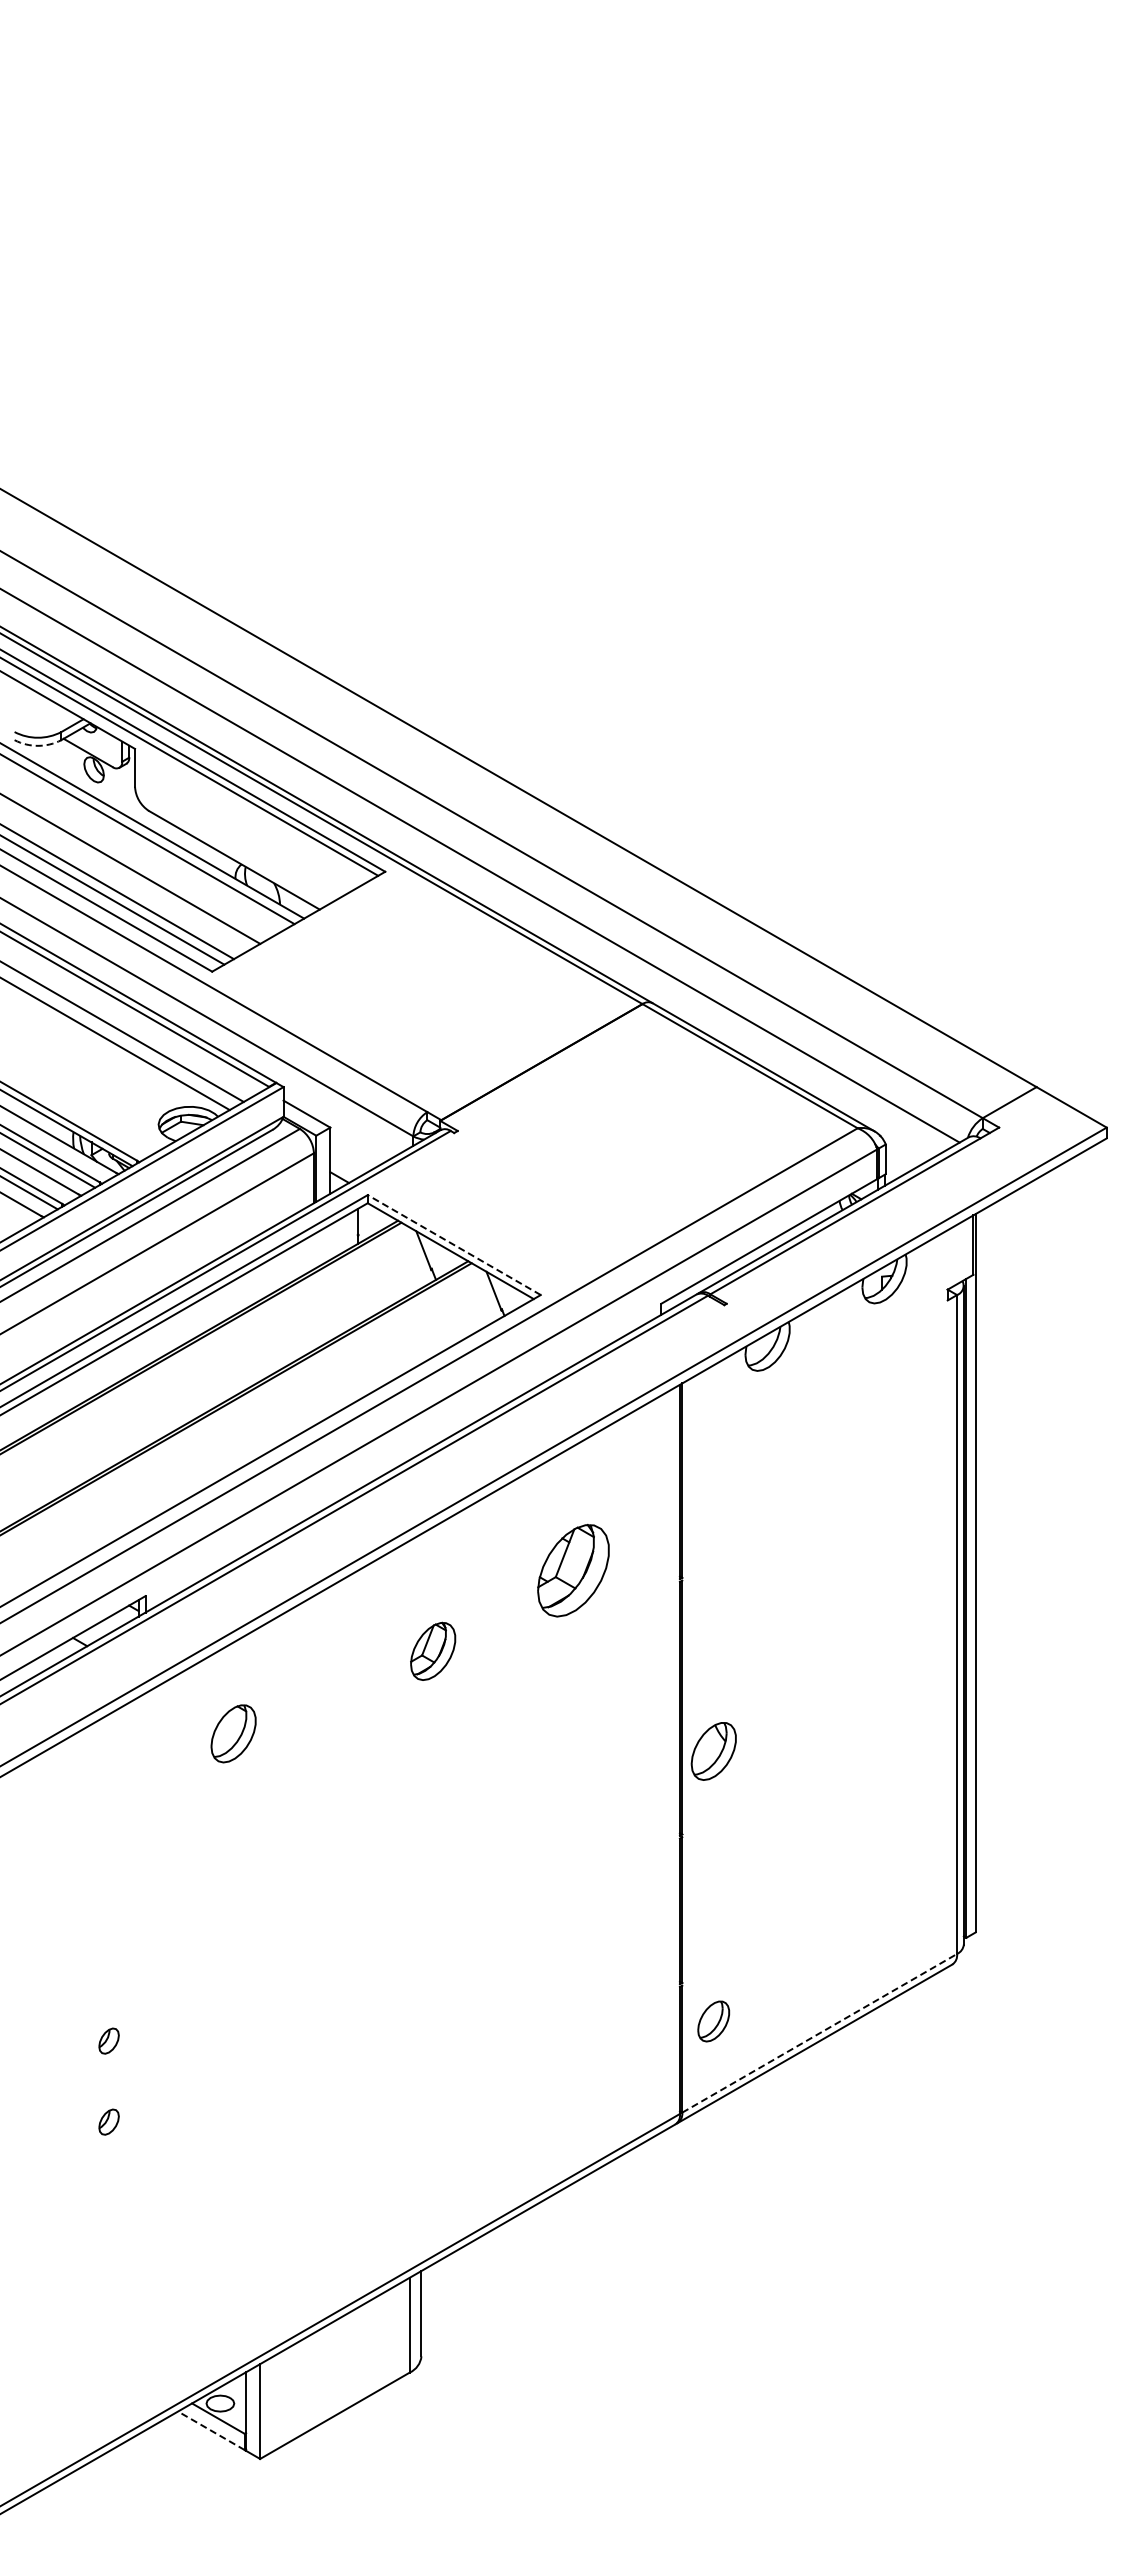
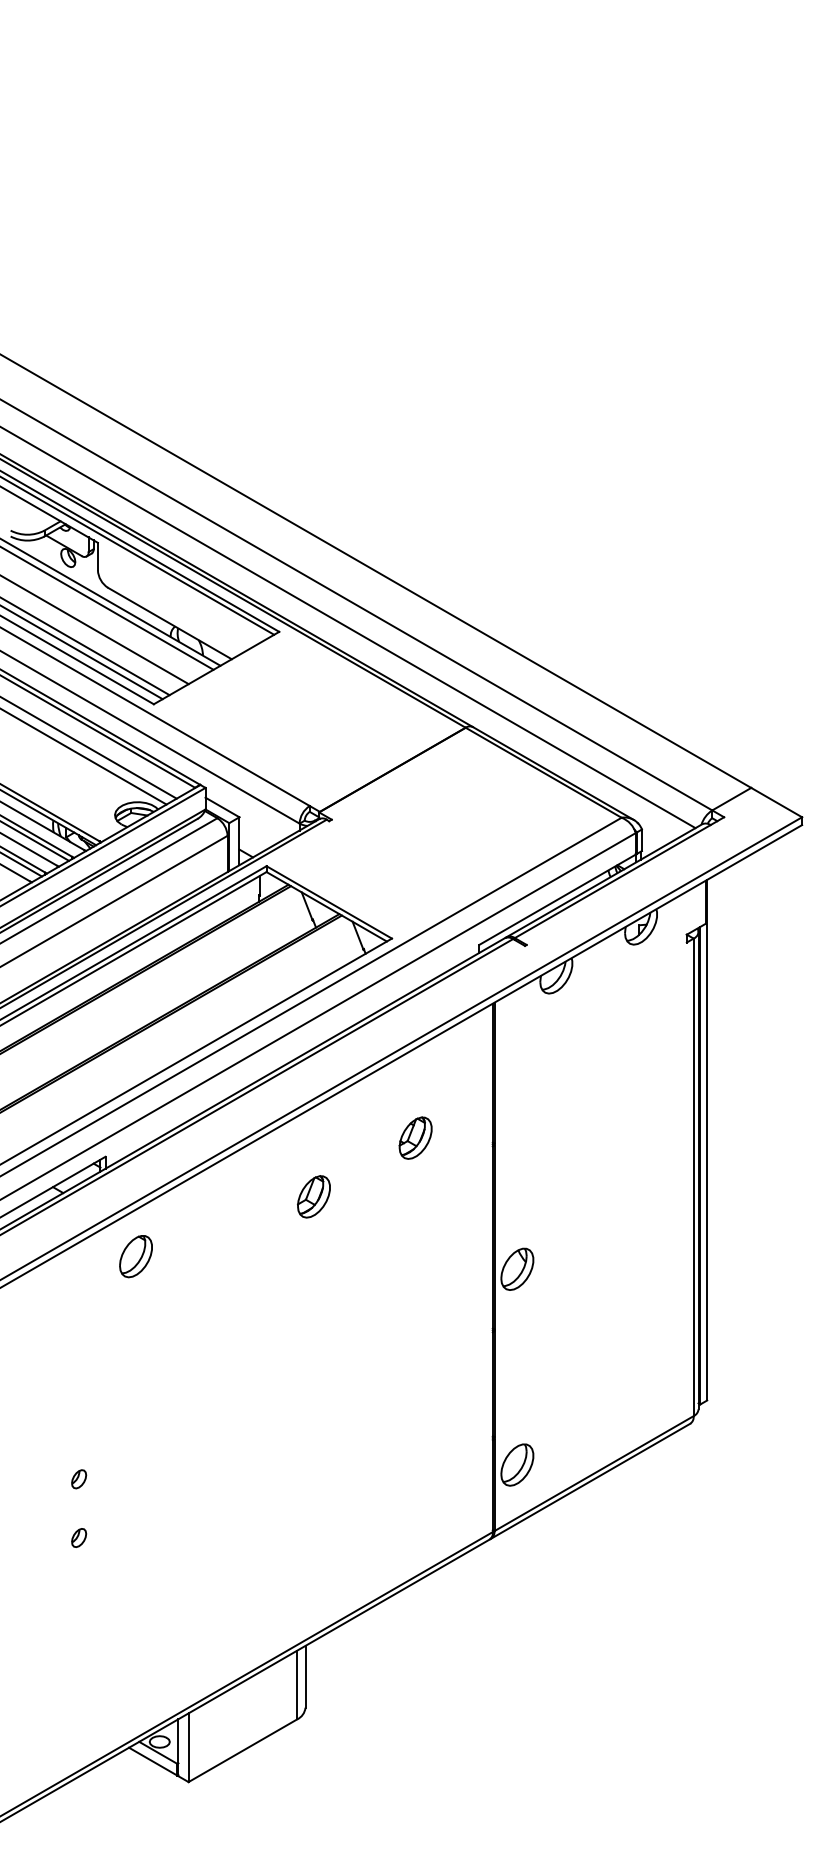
arc: (38, 745) -> (27, 540), dashed -> solid
line: (454, 1245) -> (329, 902), dashed -> solid
part: (573, 1569) -> (415, 1137), size x0.62
part: (233, 1733) -> (135, 1256), moved
part: (713, 2021) -> (517, 1465), size x1.43
line: (819, 2033) -> (593, 1473), dashed -> solid
line: (211, 2430) -> (153, 1761), dashed -> solid

